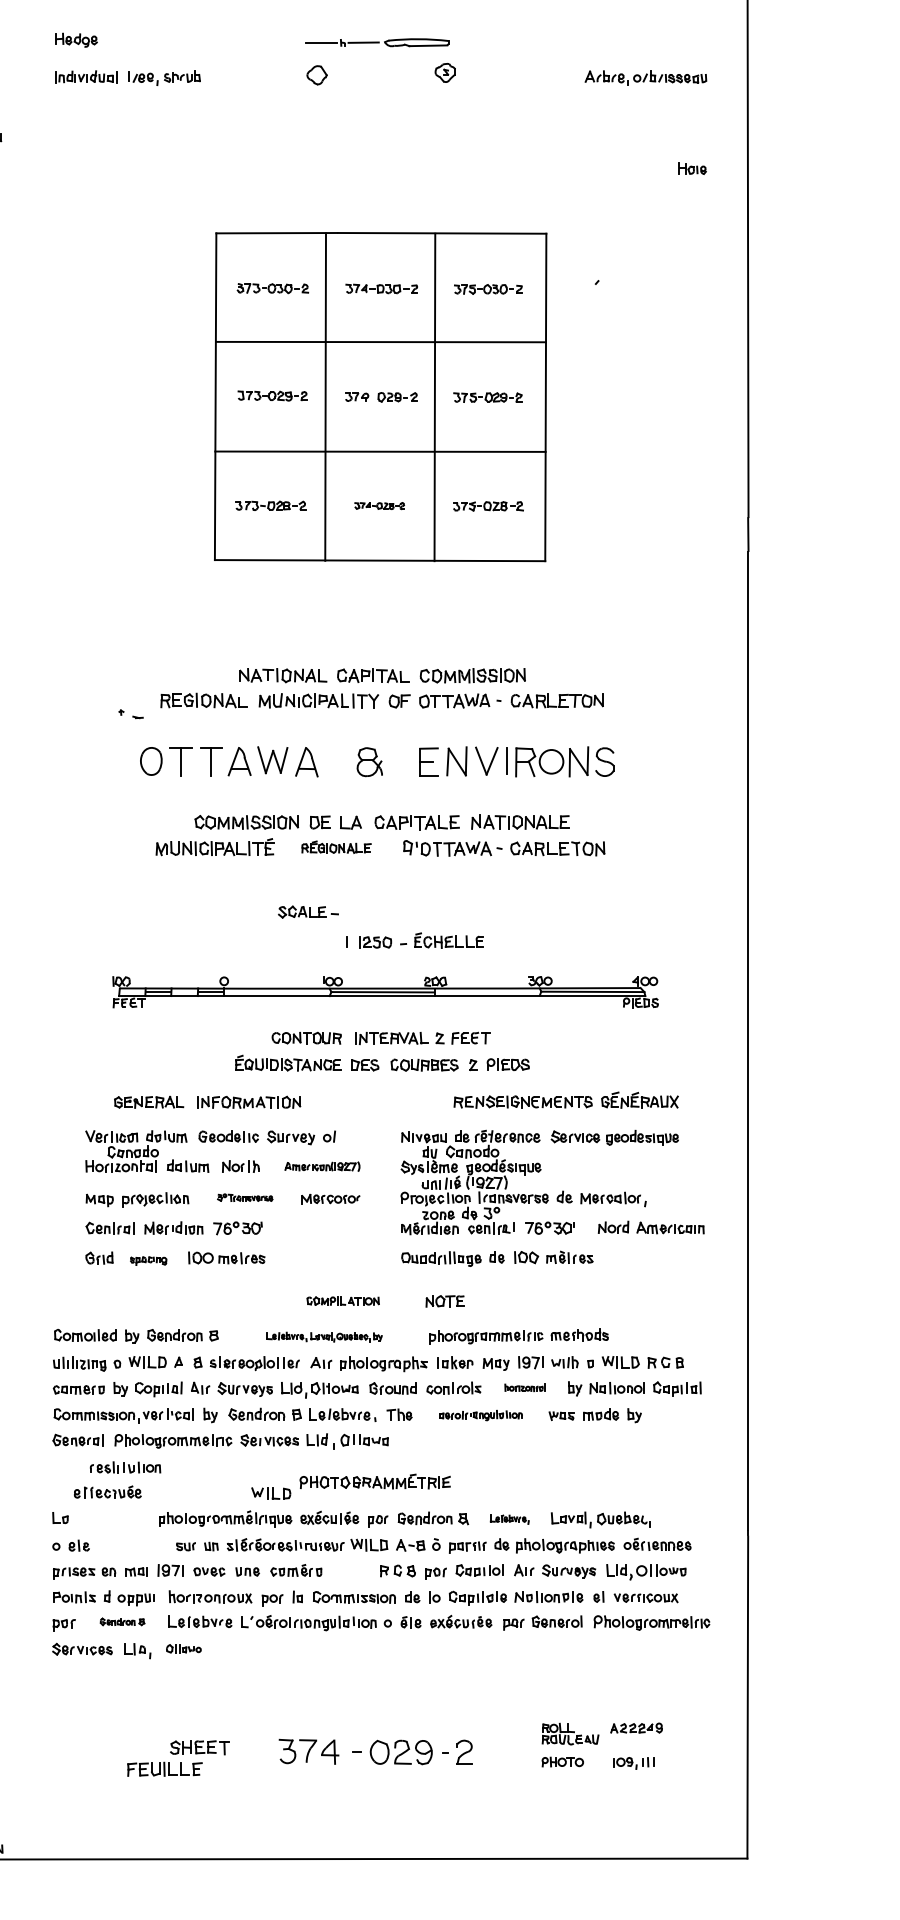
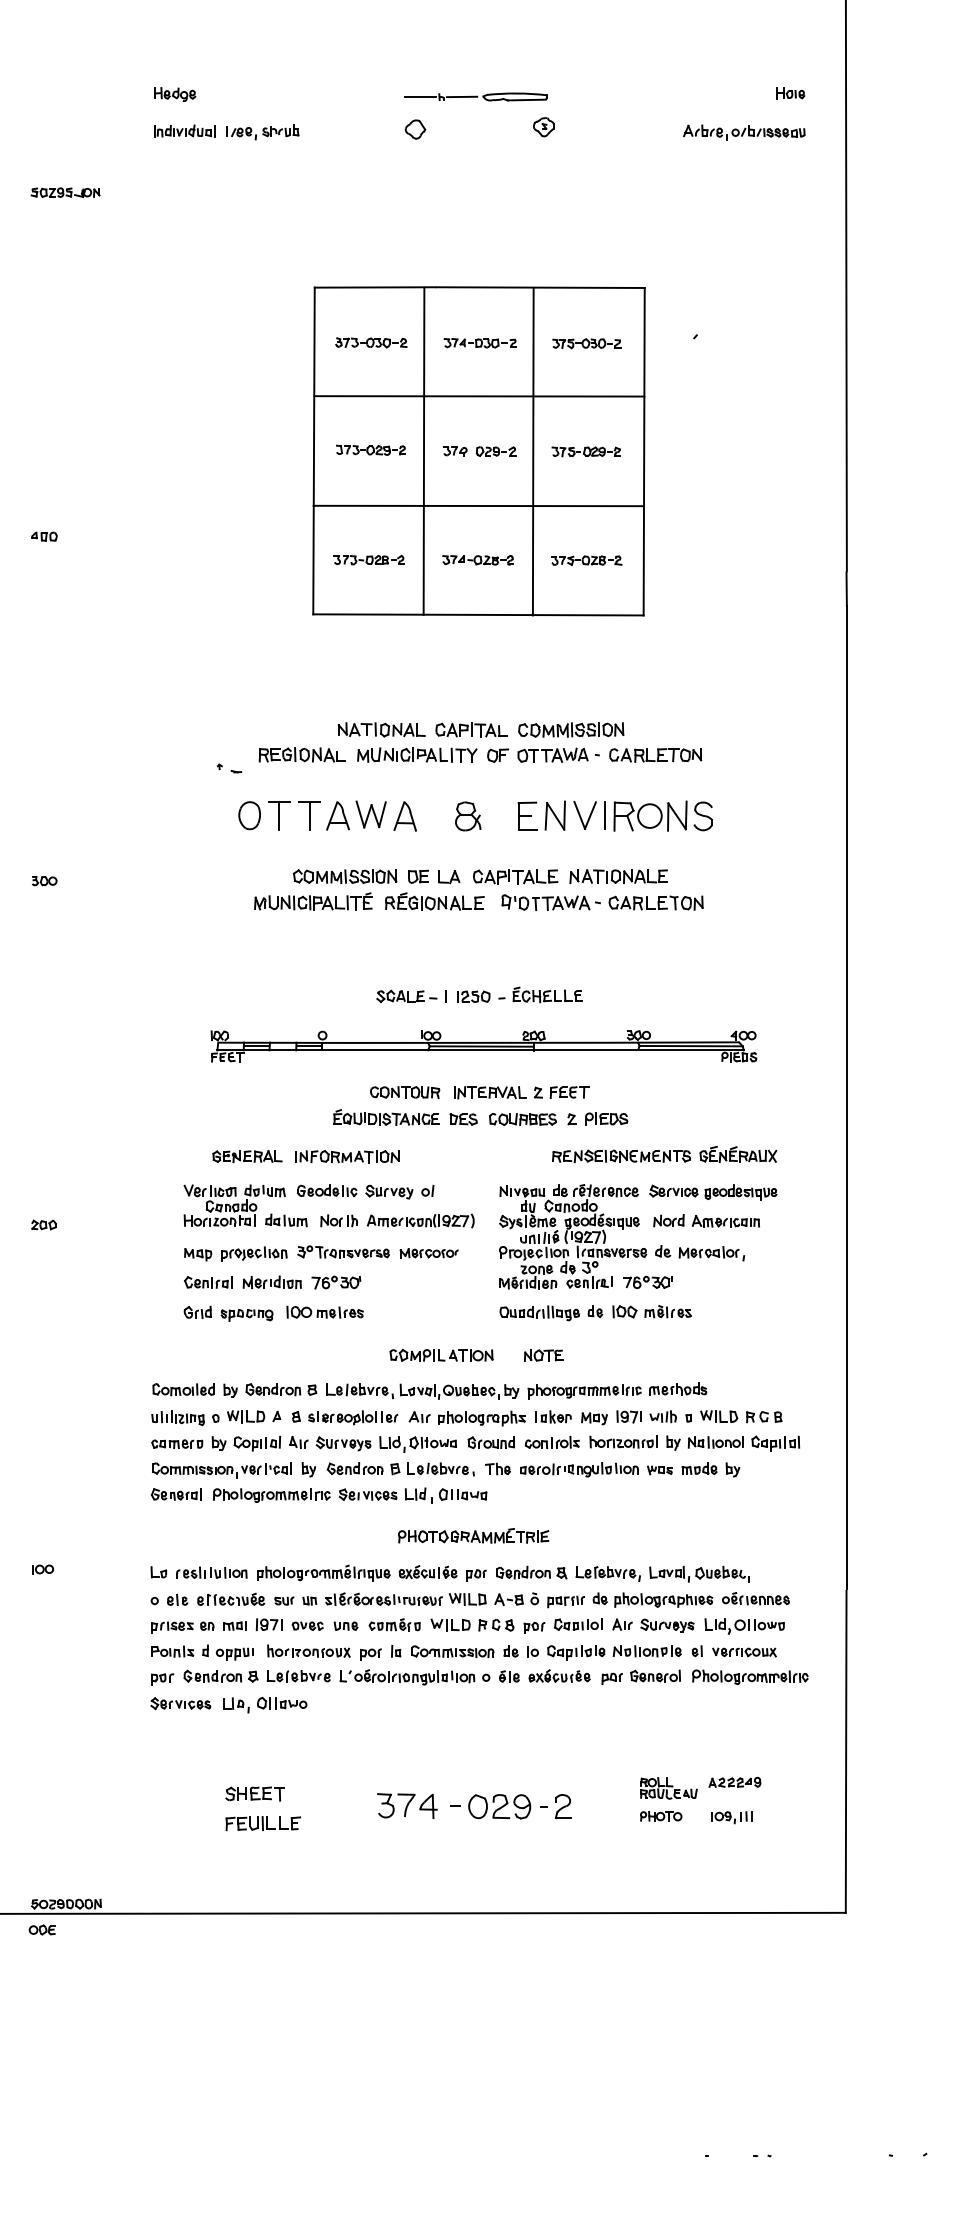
part: (692, 169) -> (790, 93), moved
part: (379, 506) -> (477, 560), size x1.43
part: (336, 847) -> (434, 901), size x1.43
part: (308, 911) -> (406, 995), moved
part: (322, 1166) -> (420, 1220), size x1.43
part: (245, 1197) -> (343, 1251), size x1.67
part: (651, 1227) -> (706, 1220), moved
part: (148, 1261) -> (246, 1315), size x1.43
part: (343, 1301) -> (441, 1355), size x1.43
part: (324, 1337) -> (422, 1391), size x1.67
part: (525, 1387) -> (623, 1441), size x1.67
part: (481, 1415) -> (579, 1469), size x1.43
part: (125, 1467) -> (211, 1572), moved
part: (108, 1491) -> (231, 1598), moved
part: (271, 1493) -> (450, 1624), moved
part: (509, 1519) -> (607, 1573), size x1.67
part: (122, 1621) -> (220, 1675), size x1.67
part: (184, 1648) -> (282, 1702), size x1.43
part: (199, 1747) -> (254, 1793), moved

